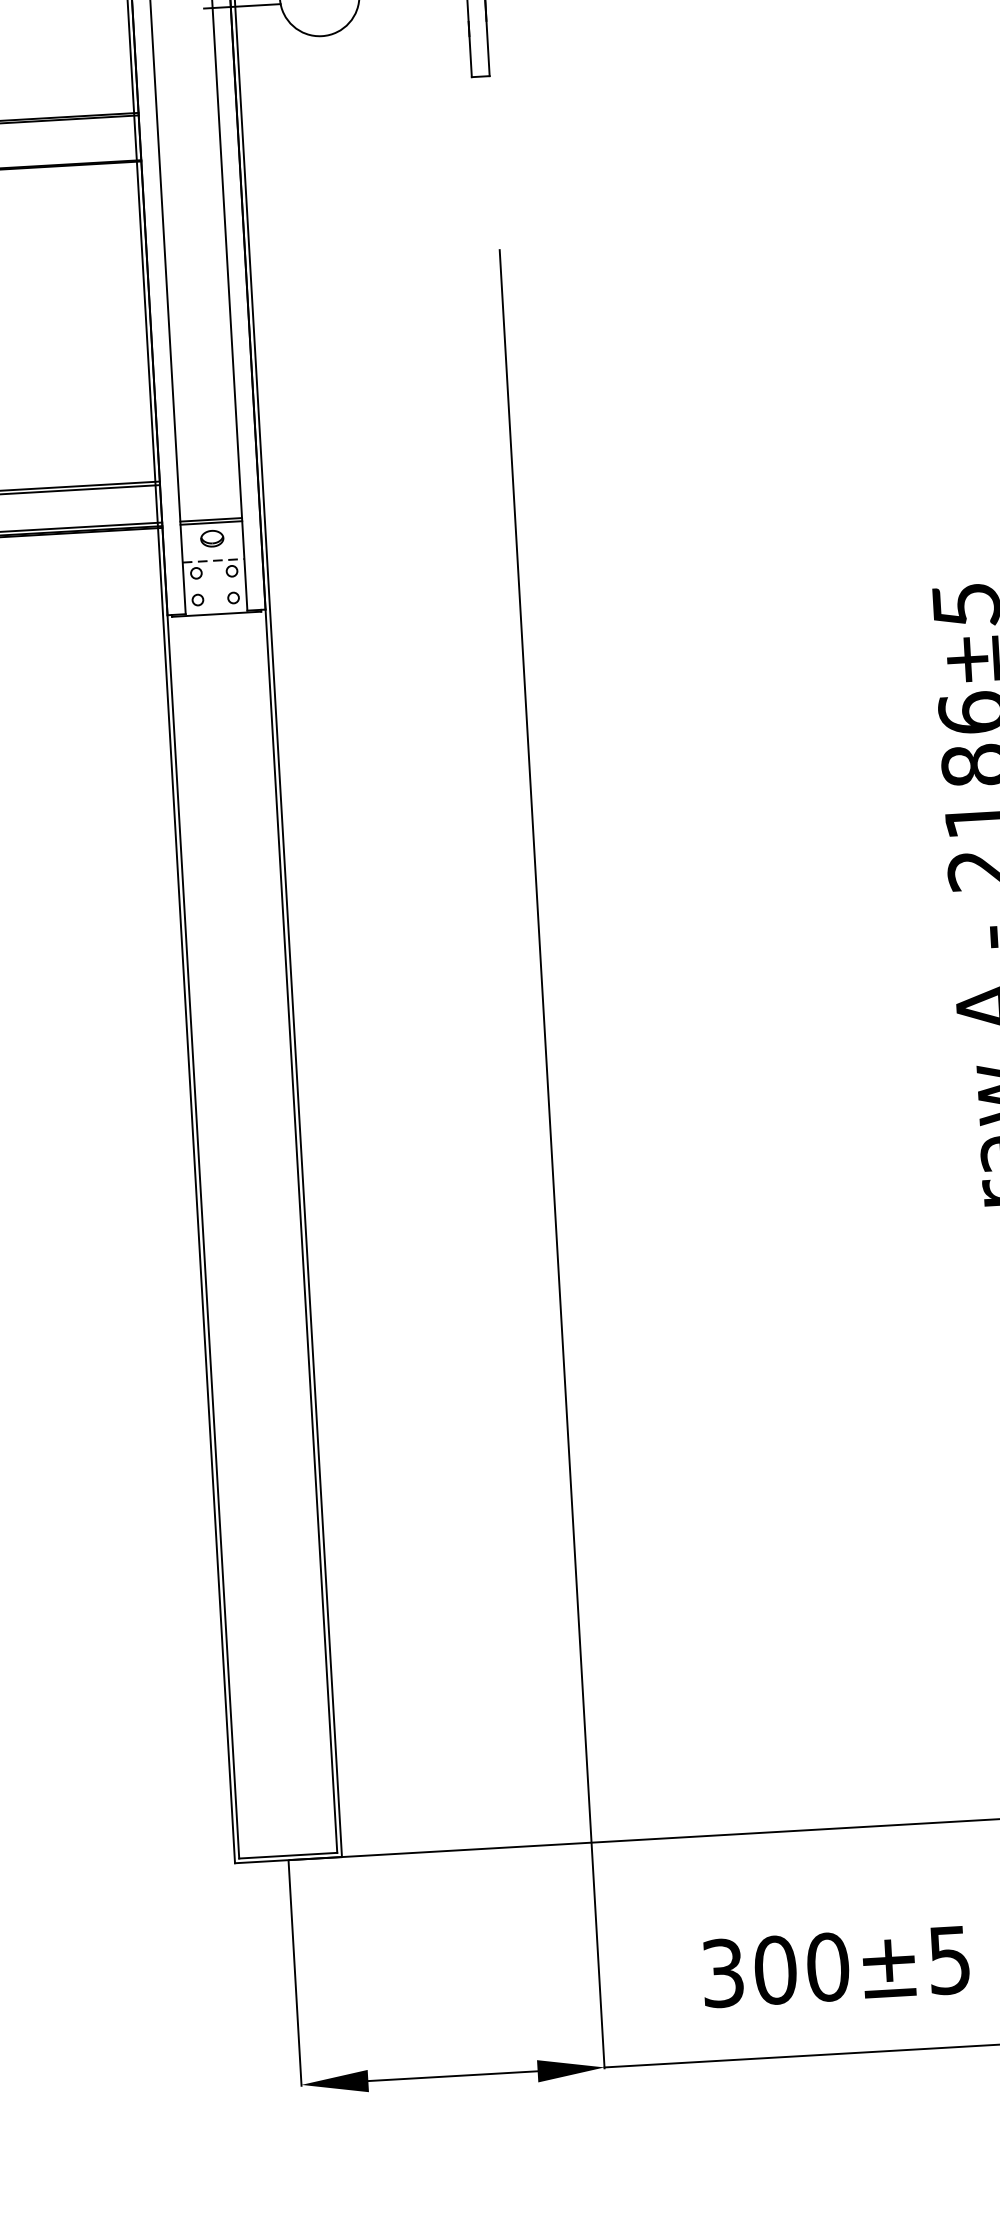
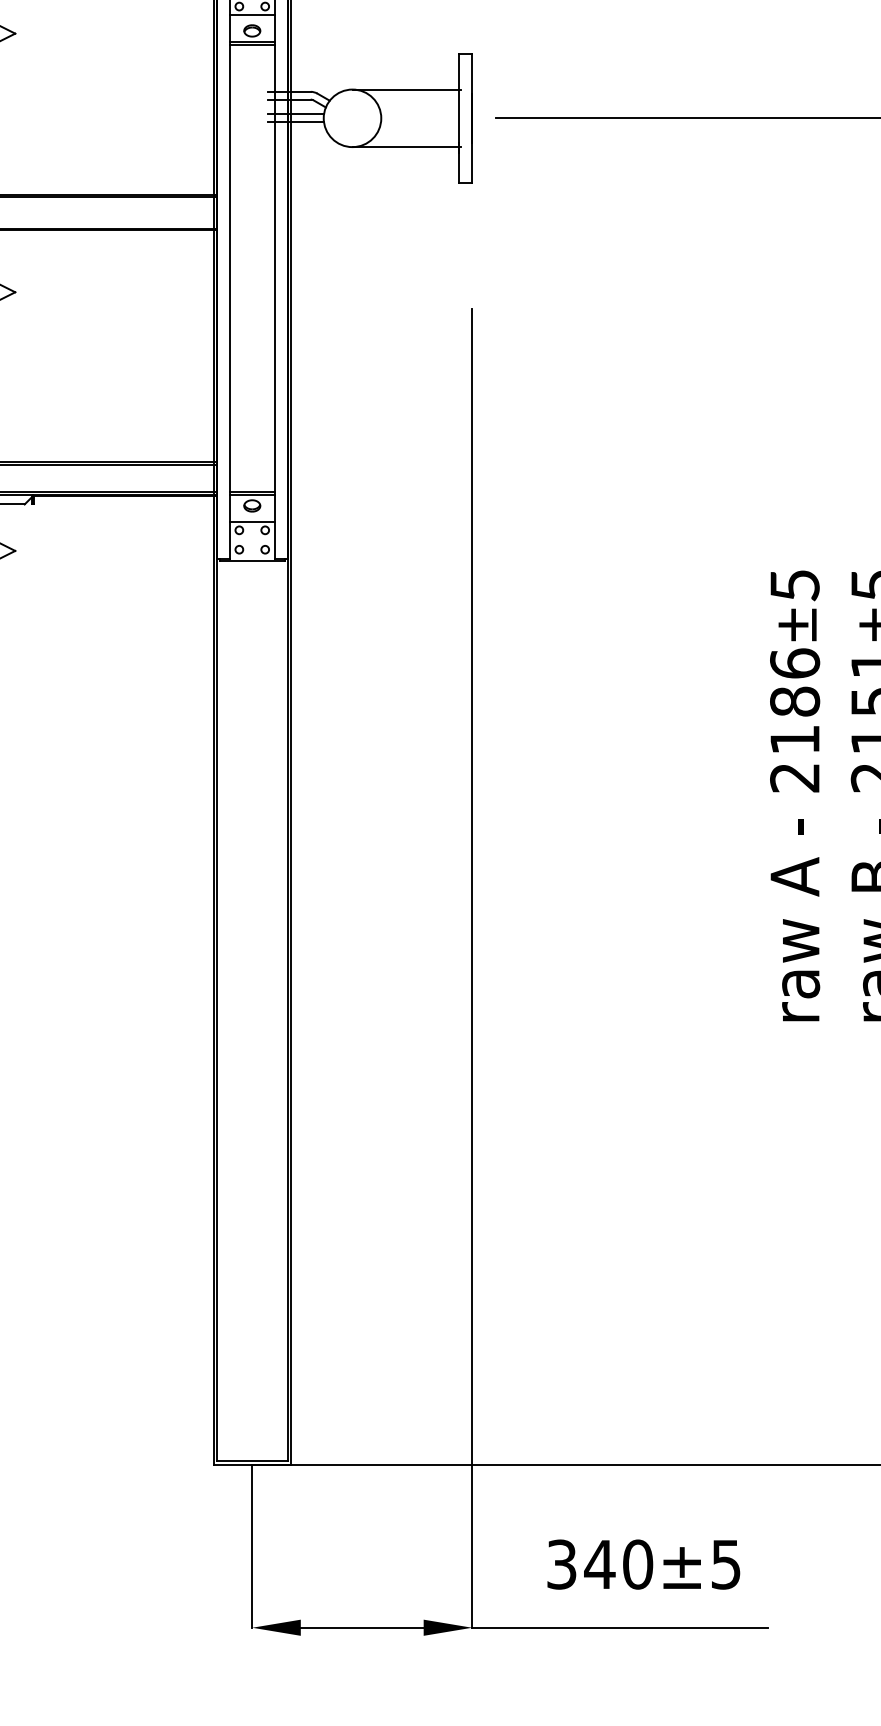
line: (396, 32) -> (406, 147), added
line: (213, 560) -> (252, 521), dashed -> solid
text: (774, 1970) -> (599, 1564), 300±5 -> 340±5

